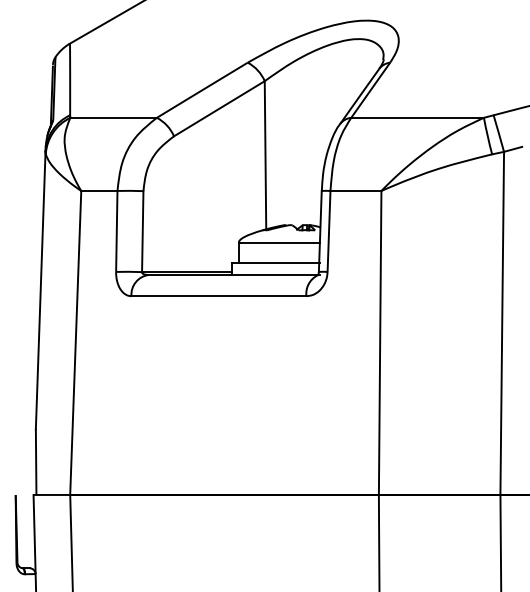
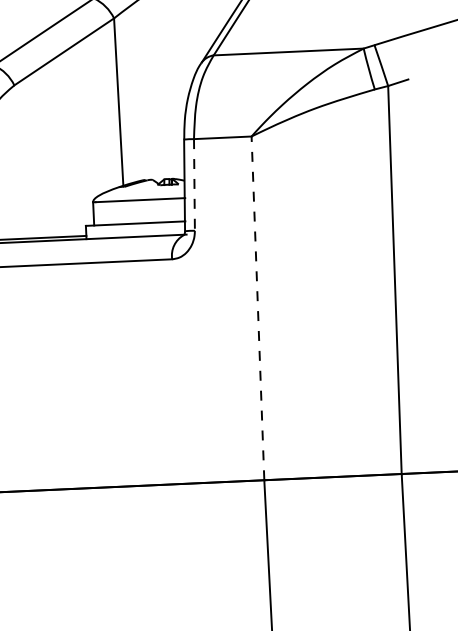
line: (329, 232) -> (195, 186), solid -> dashed
line: (380, 342) -> (258, 307), solid -> dashed

